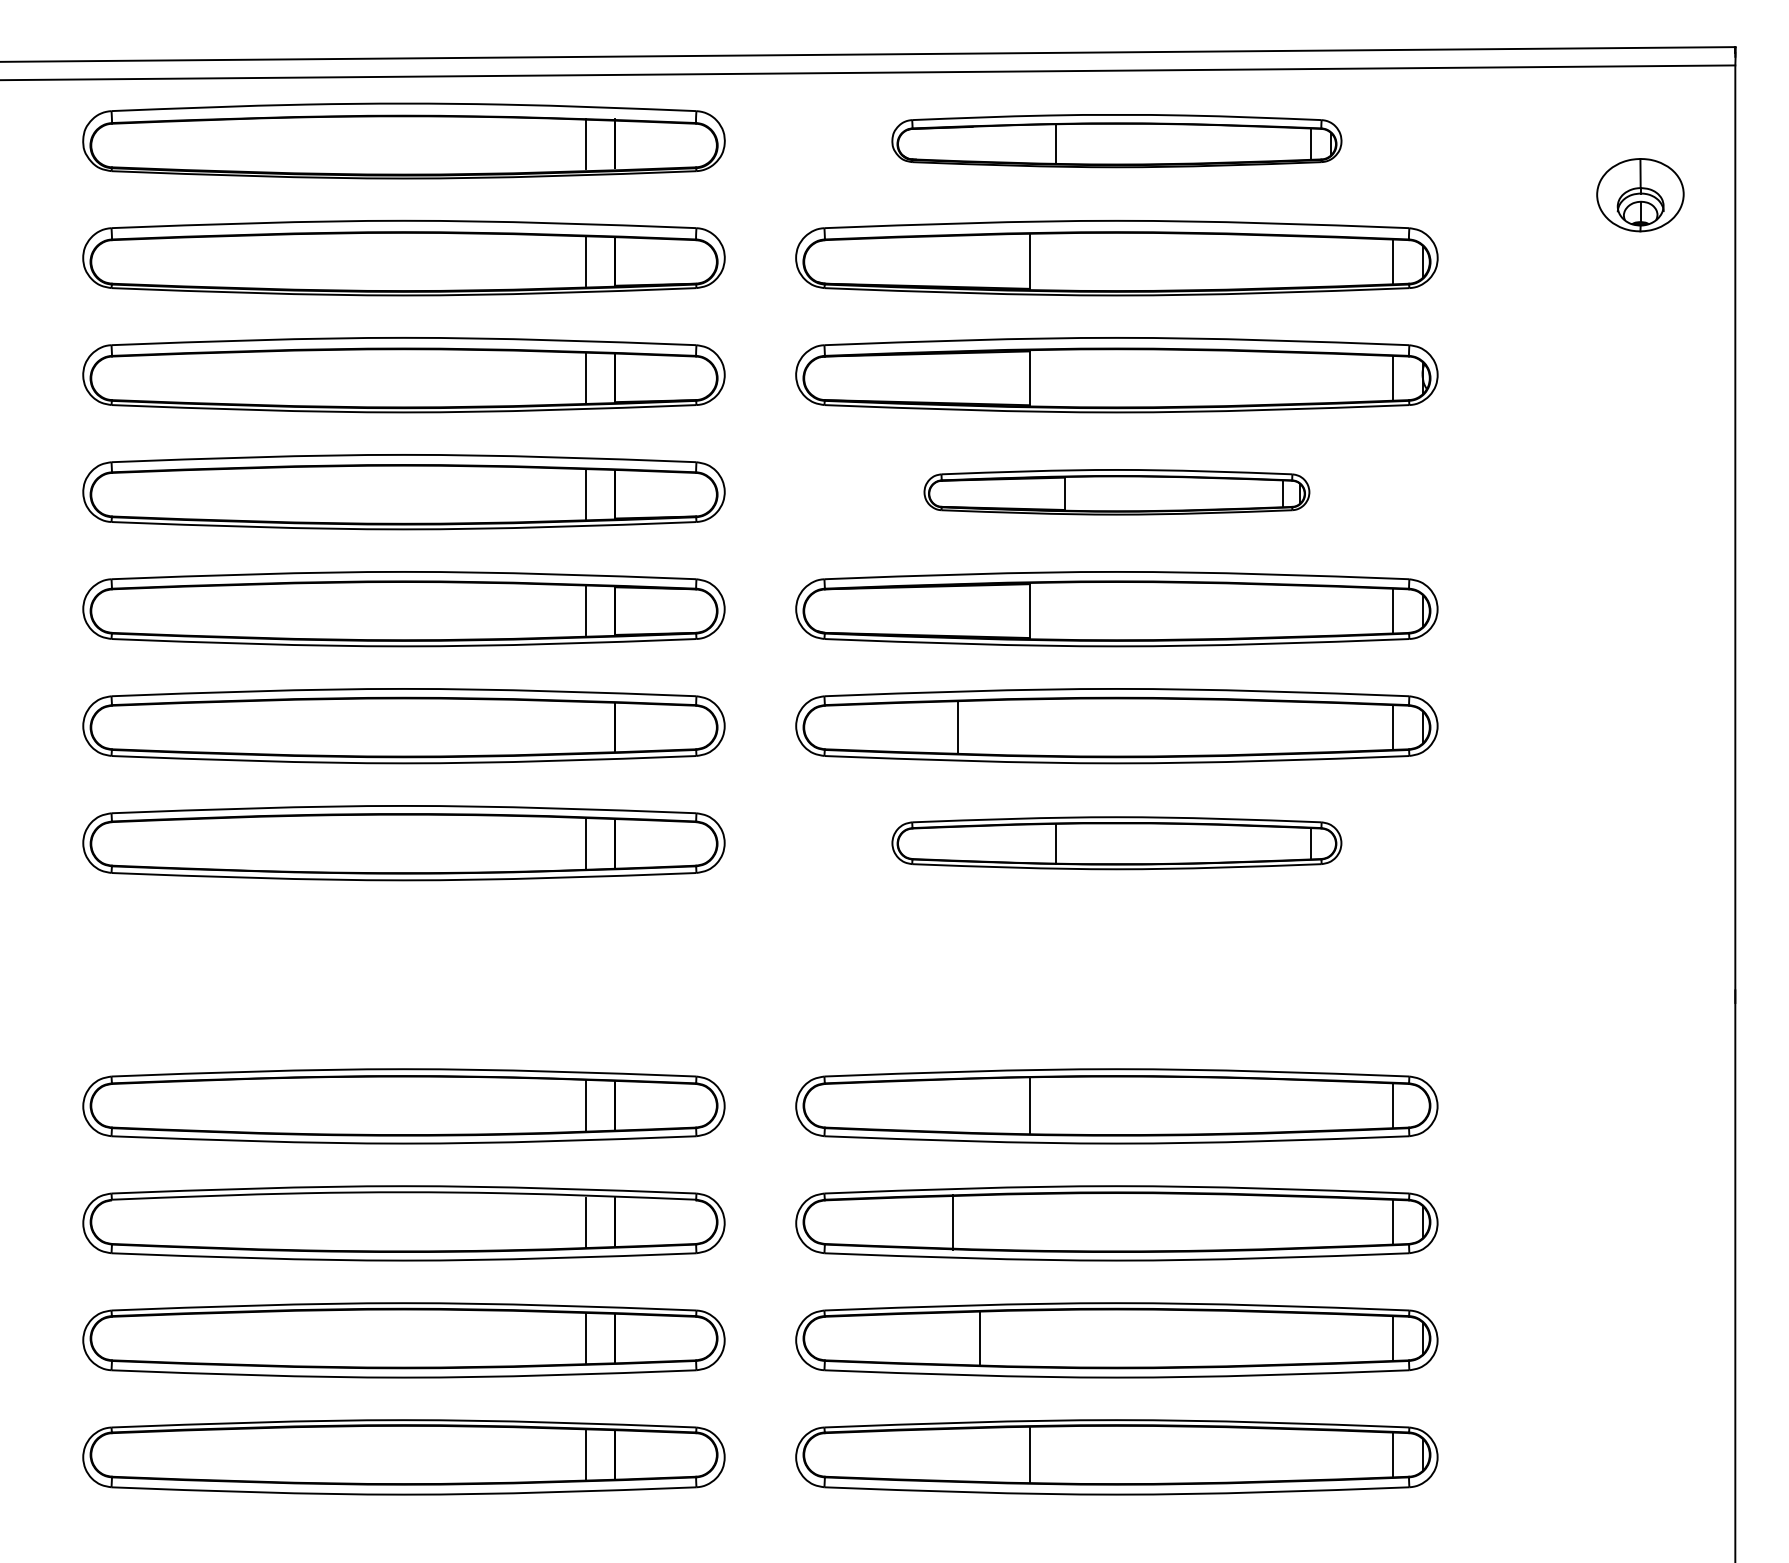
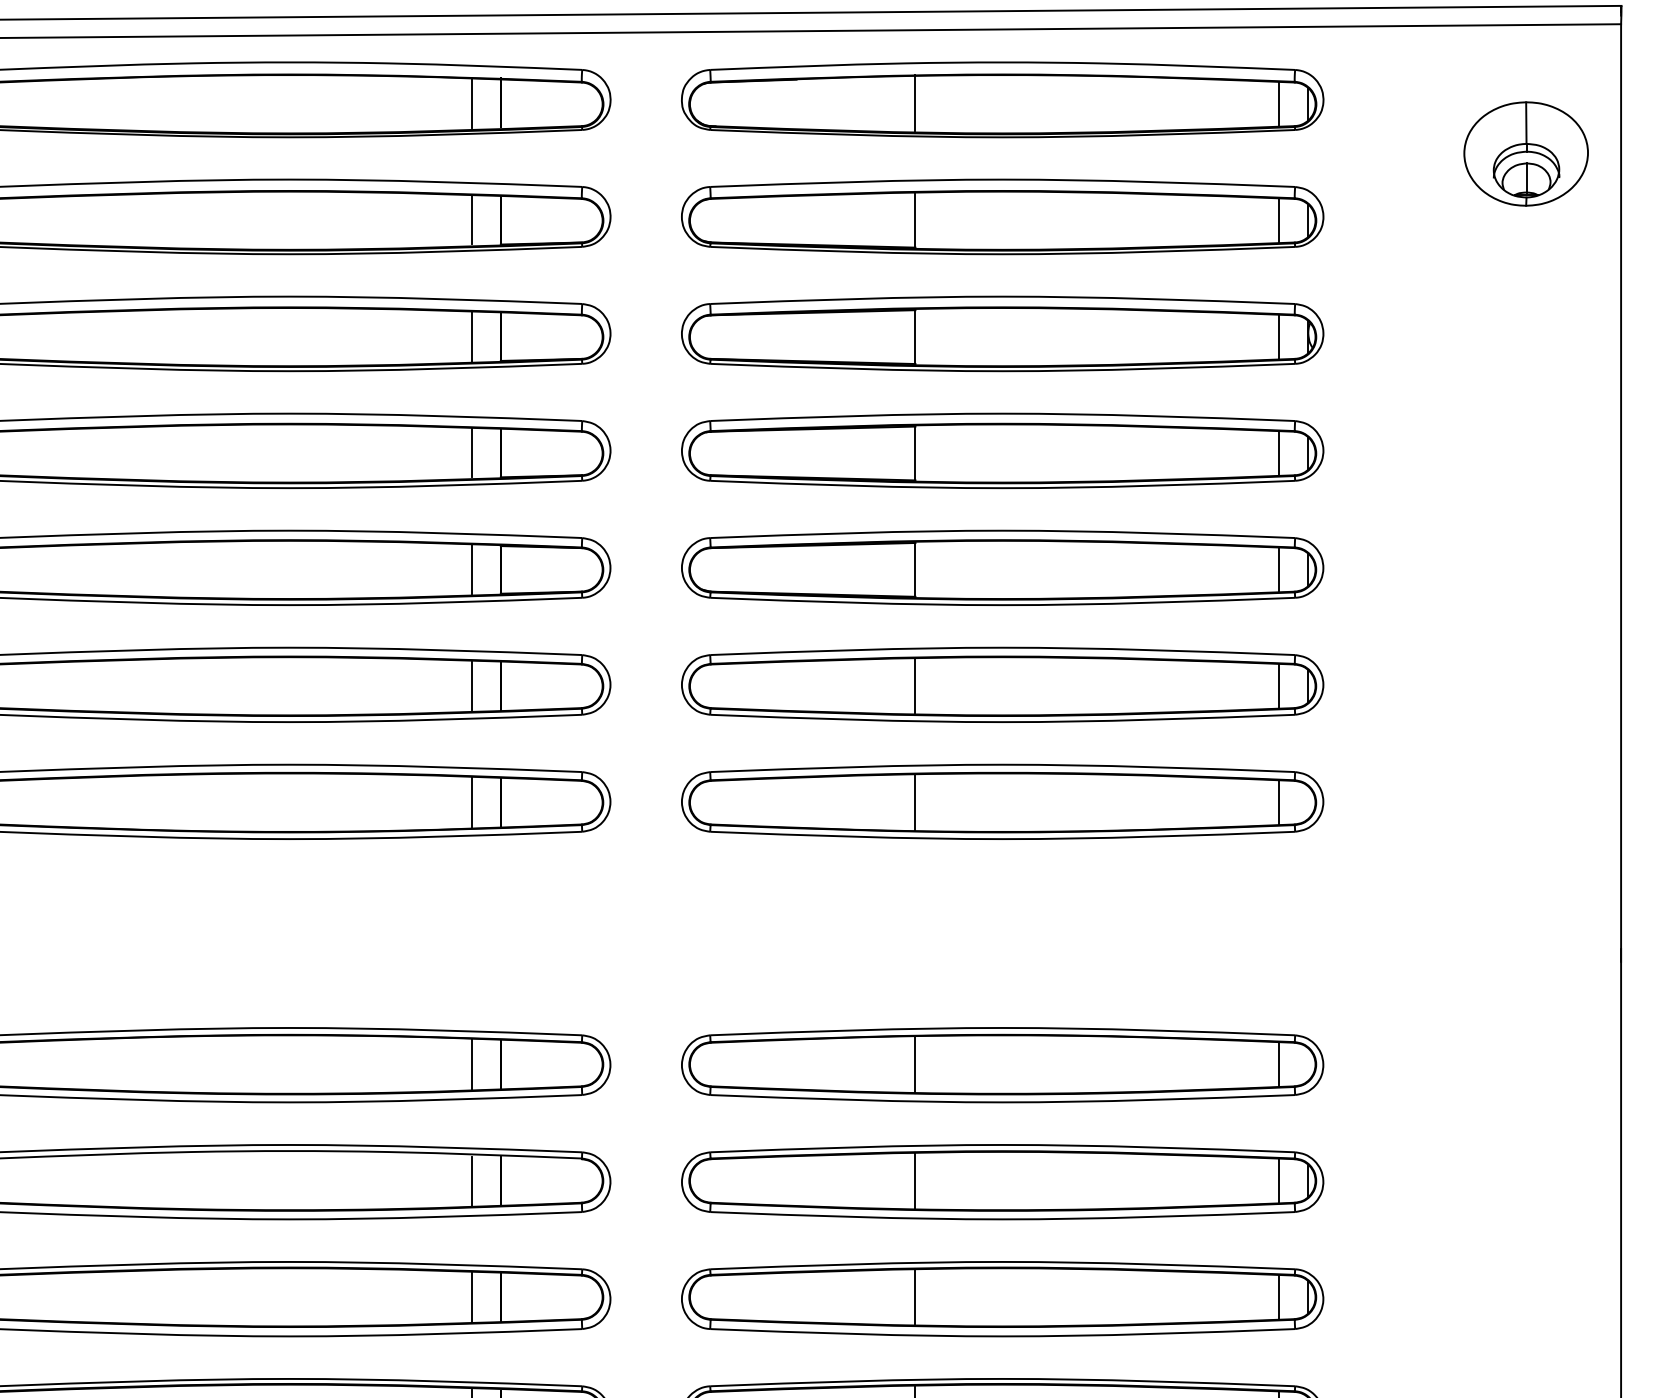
part: (1116, 140) -> (1002, 99), size x1.43
part: (1640, 194) -> (1526, 153), size x1.43
part: (1116, 492) -> (1002, 451), size x1.67
line: (585, 726) -> (471, 685), added
line: (957, 727) -> (915, 686), moved
part: (1116, 843) -> (1002, 802), size x1.43
line: (952, 1222) -> (915, 1181), moved
line: (979, 1338) -> (915, 1297), moved

